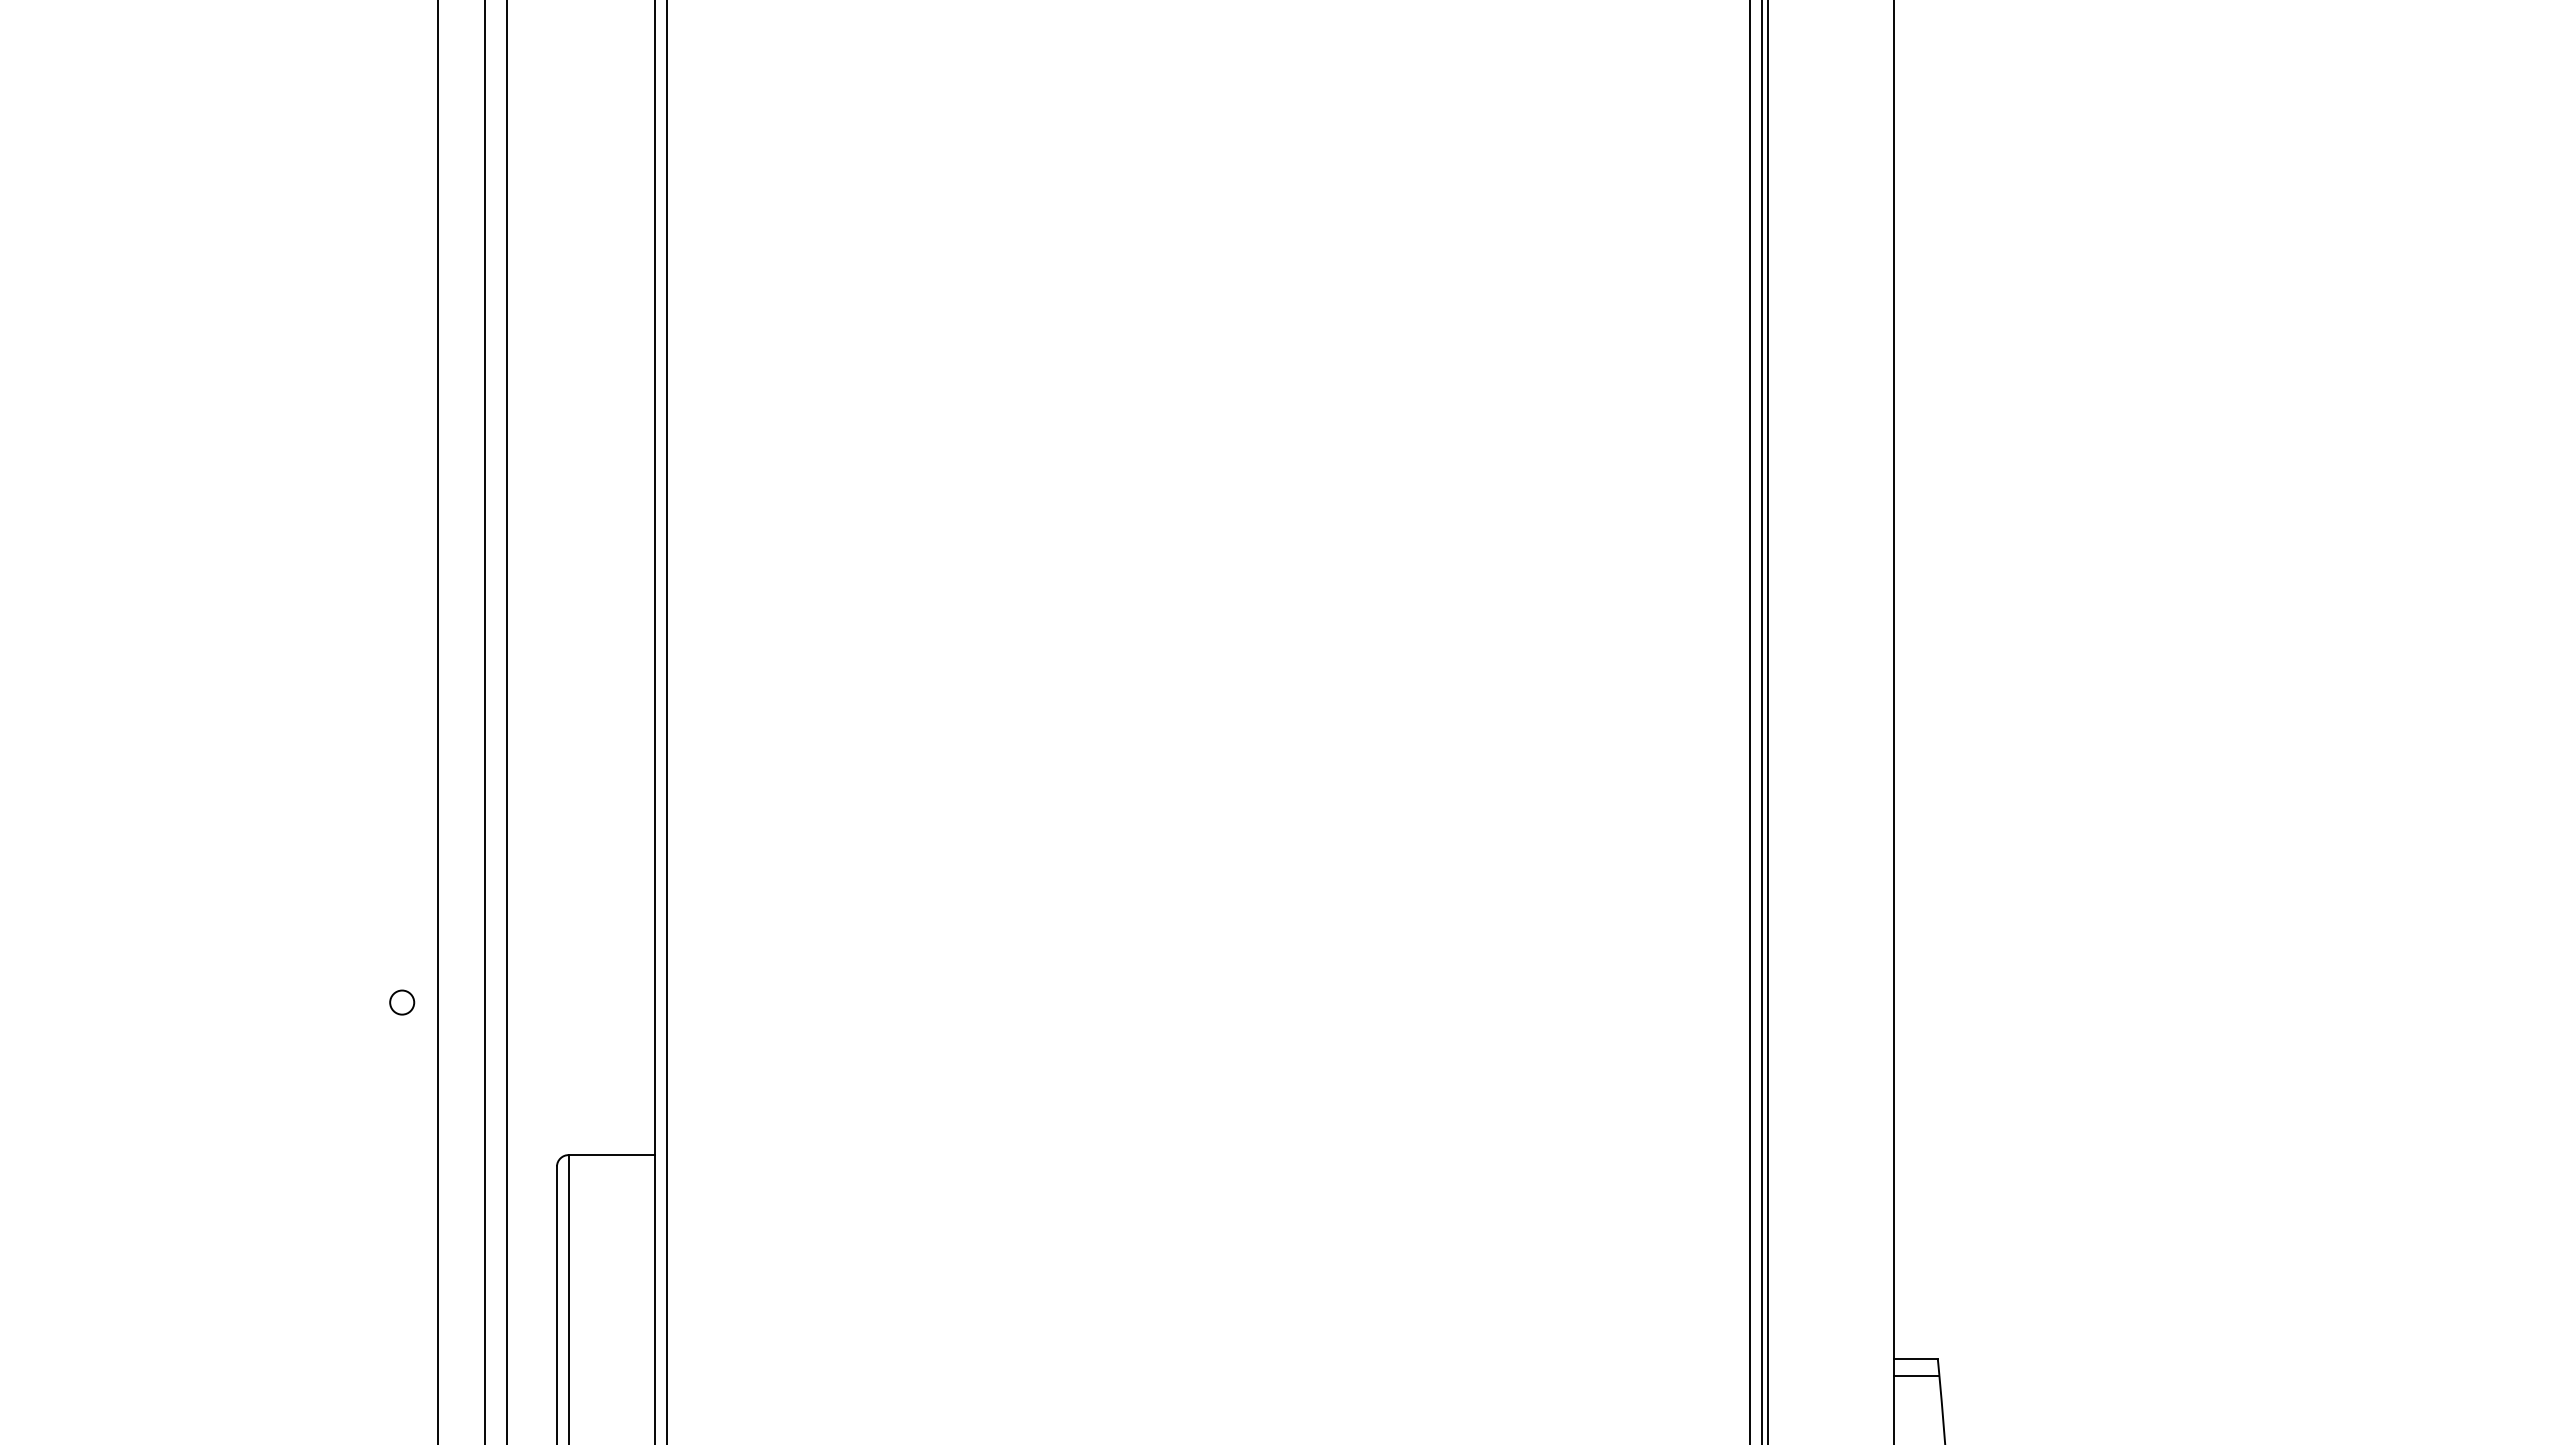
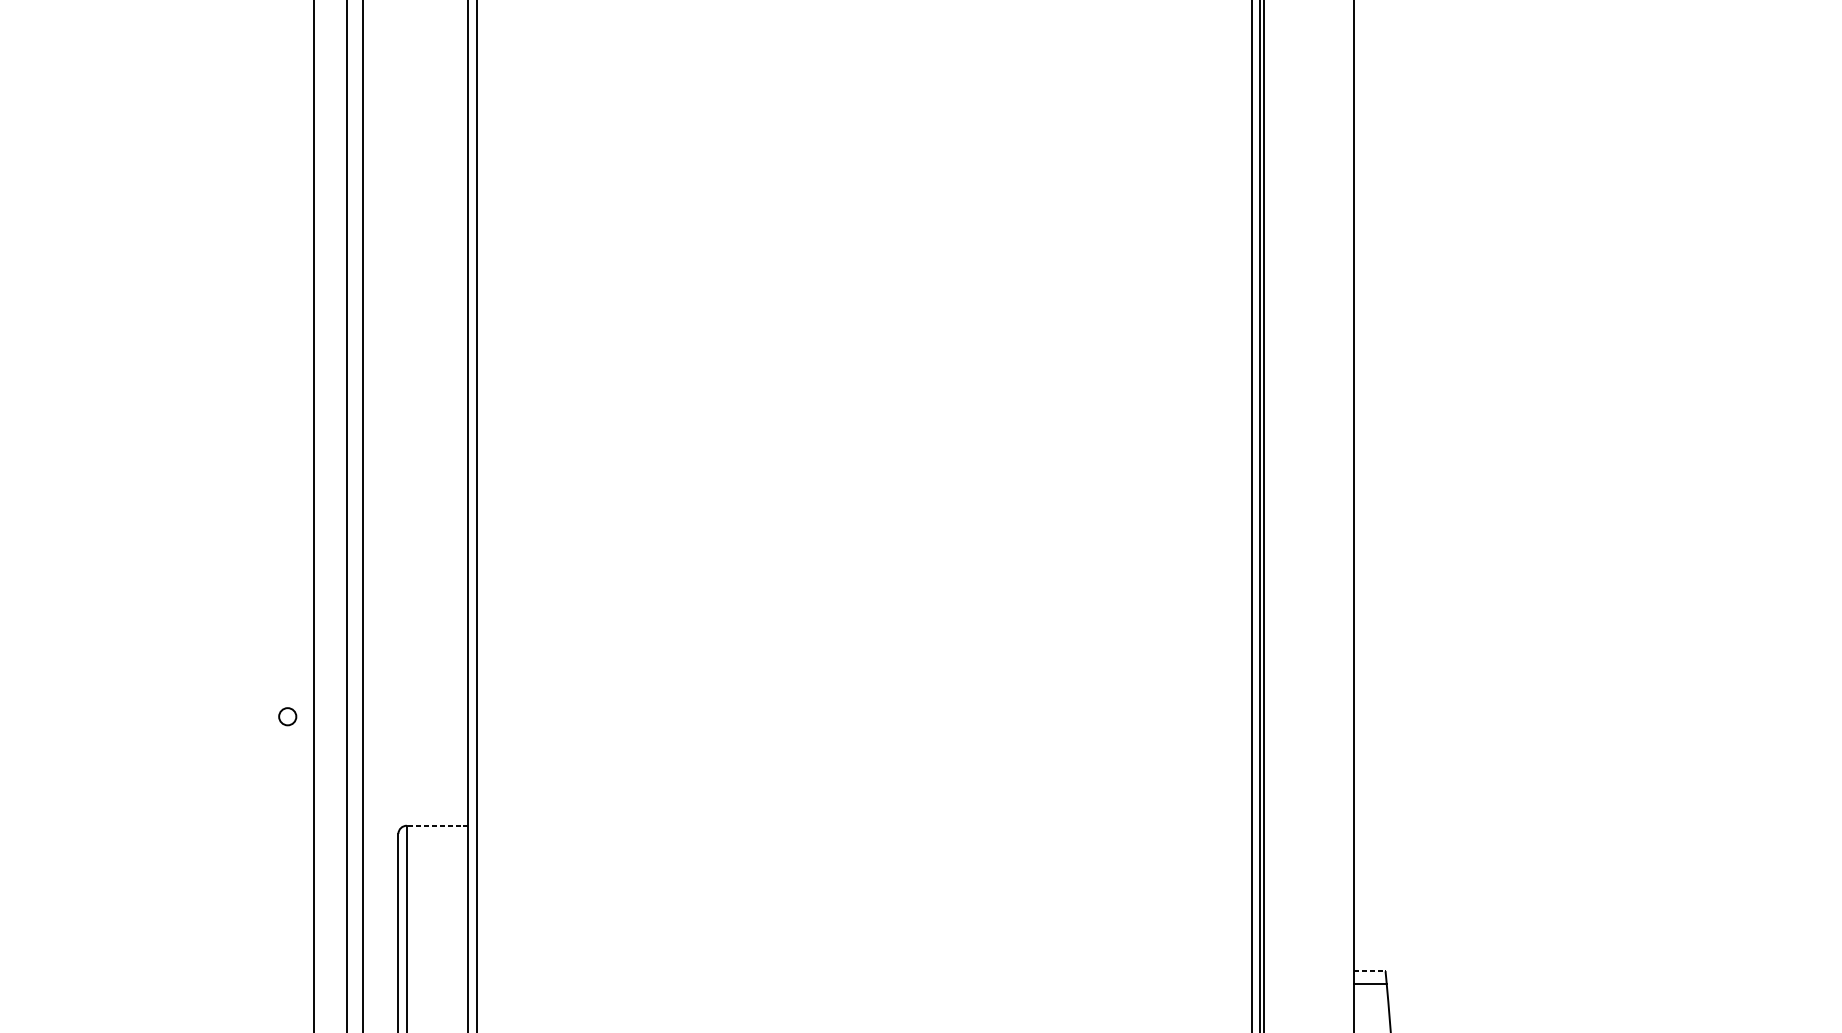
line: (611, 1155) -> (437, 826), solid -> dashed
line: (1916, 1358) -> (1370, 971), solid -> dashed

